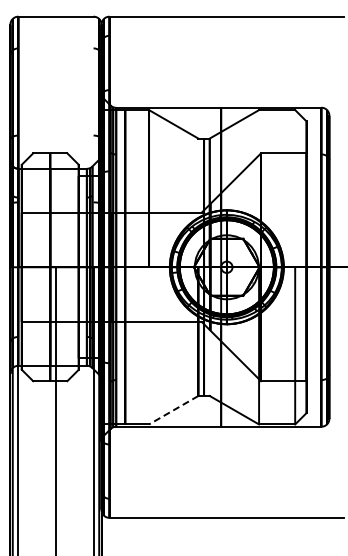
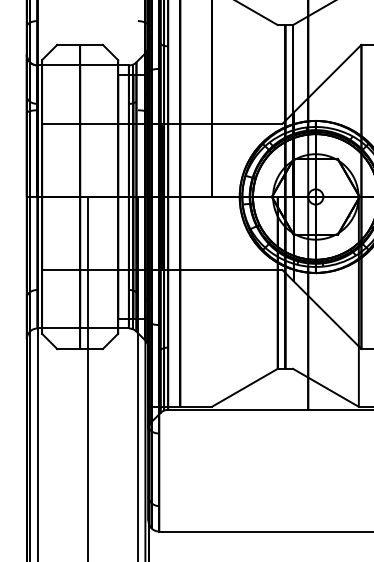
line: (173, 410) -> (244, 388), dashed -> solid

